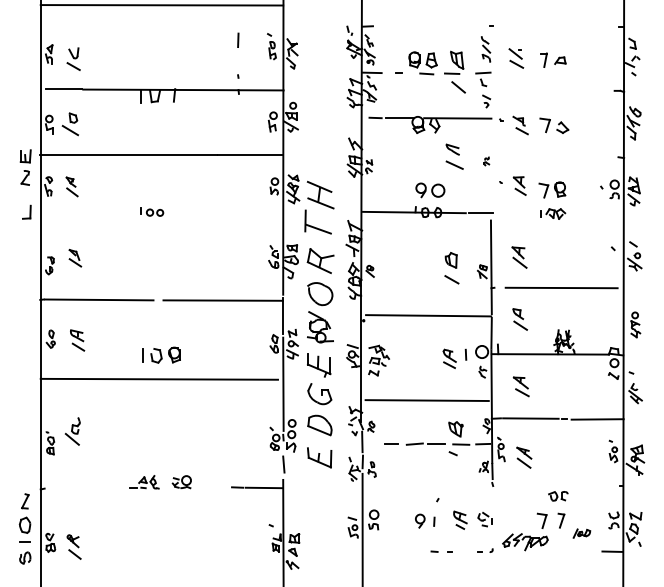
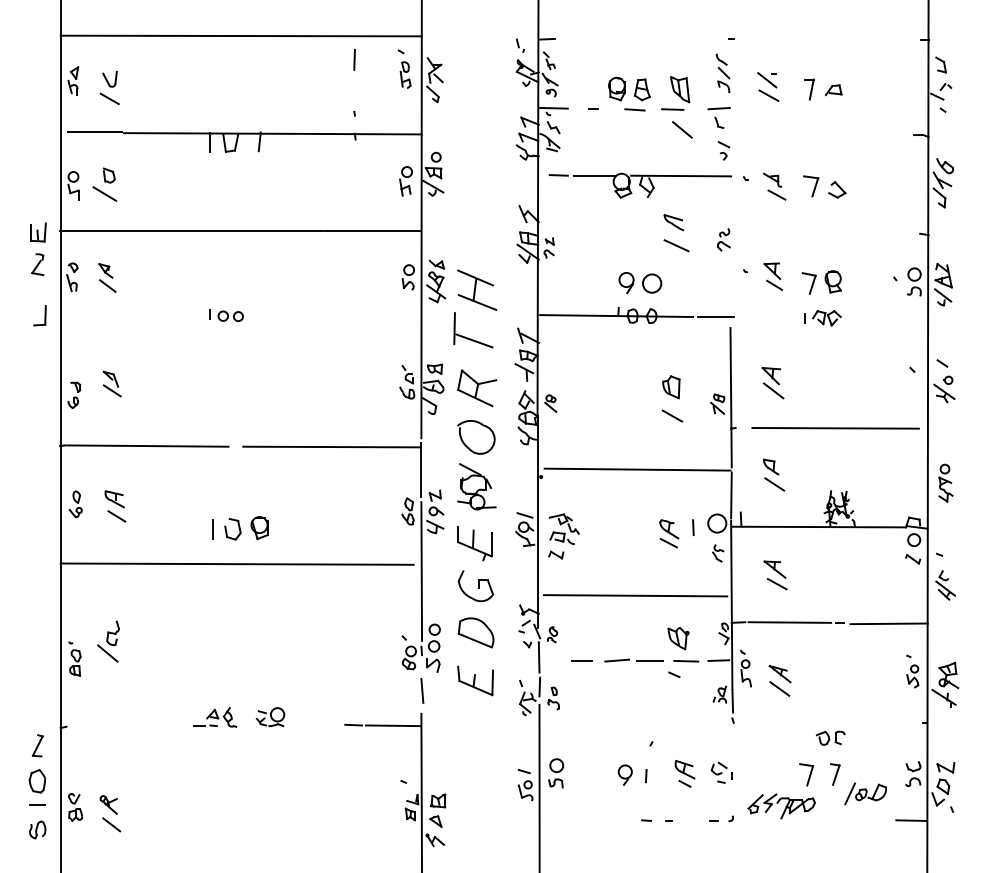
line: (161, 5) -> (240, 36), moved
part: (486, 161) -> (723, 240), size x1.67
part: (581, 533) -> (865, 793), size x1.67

